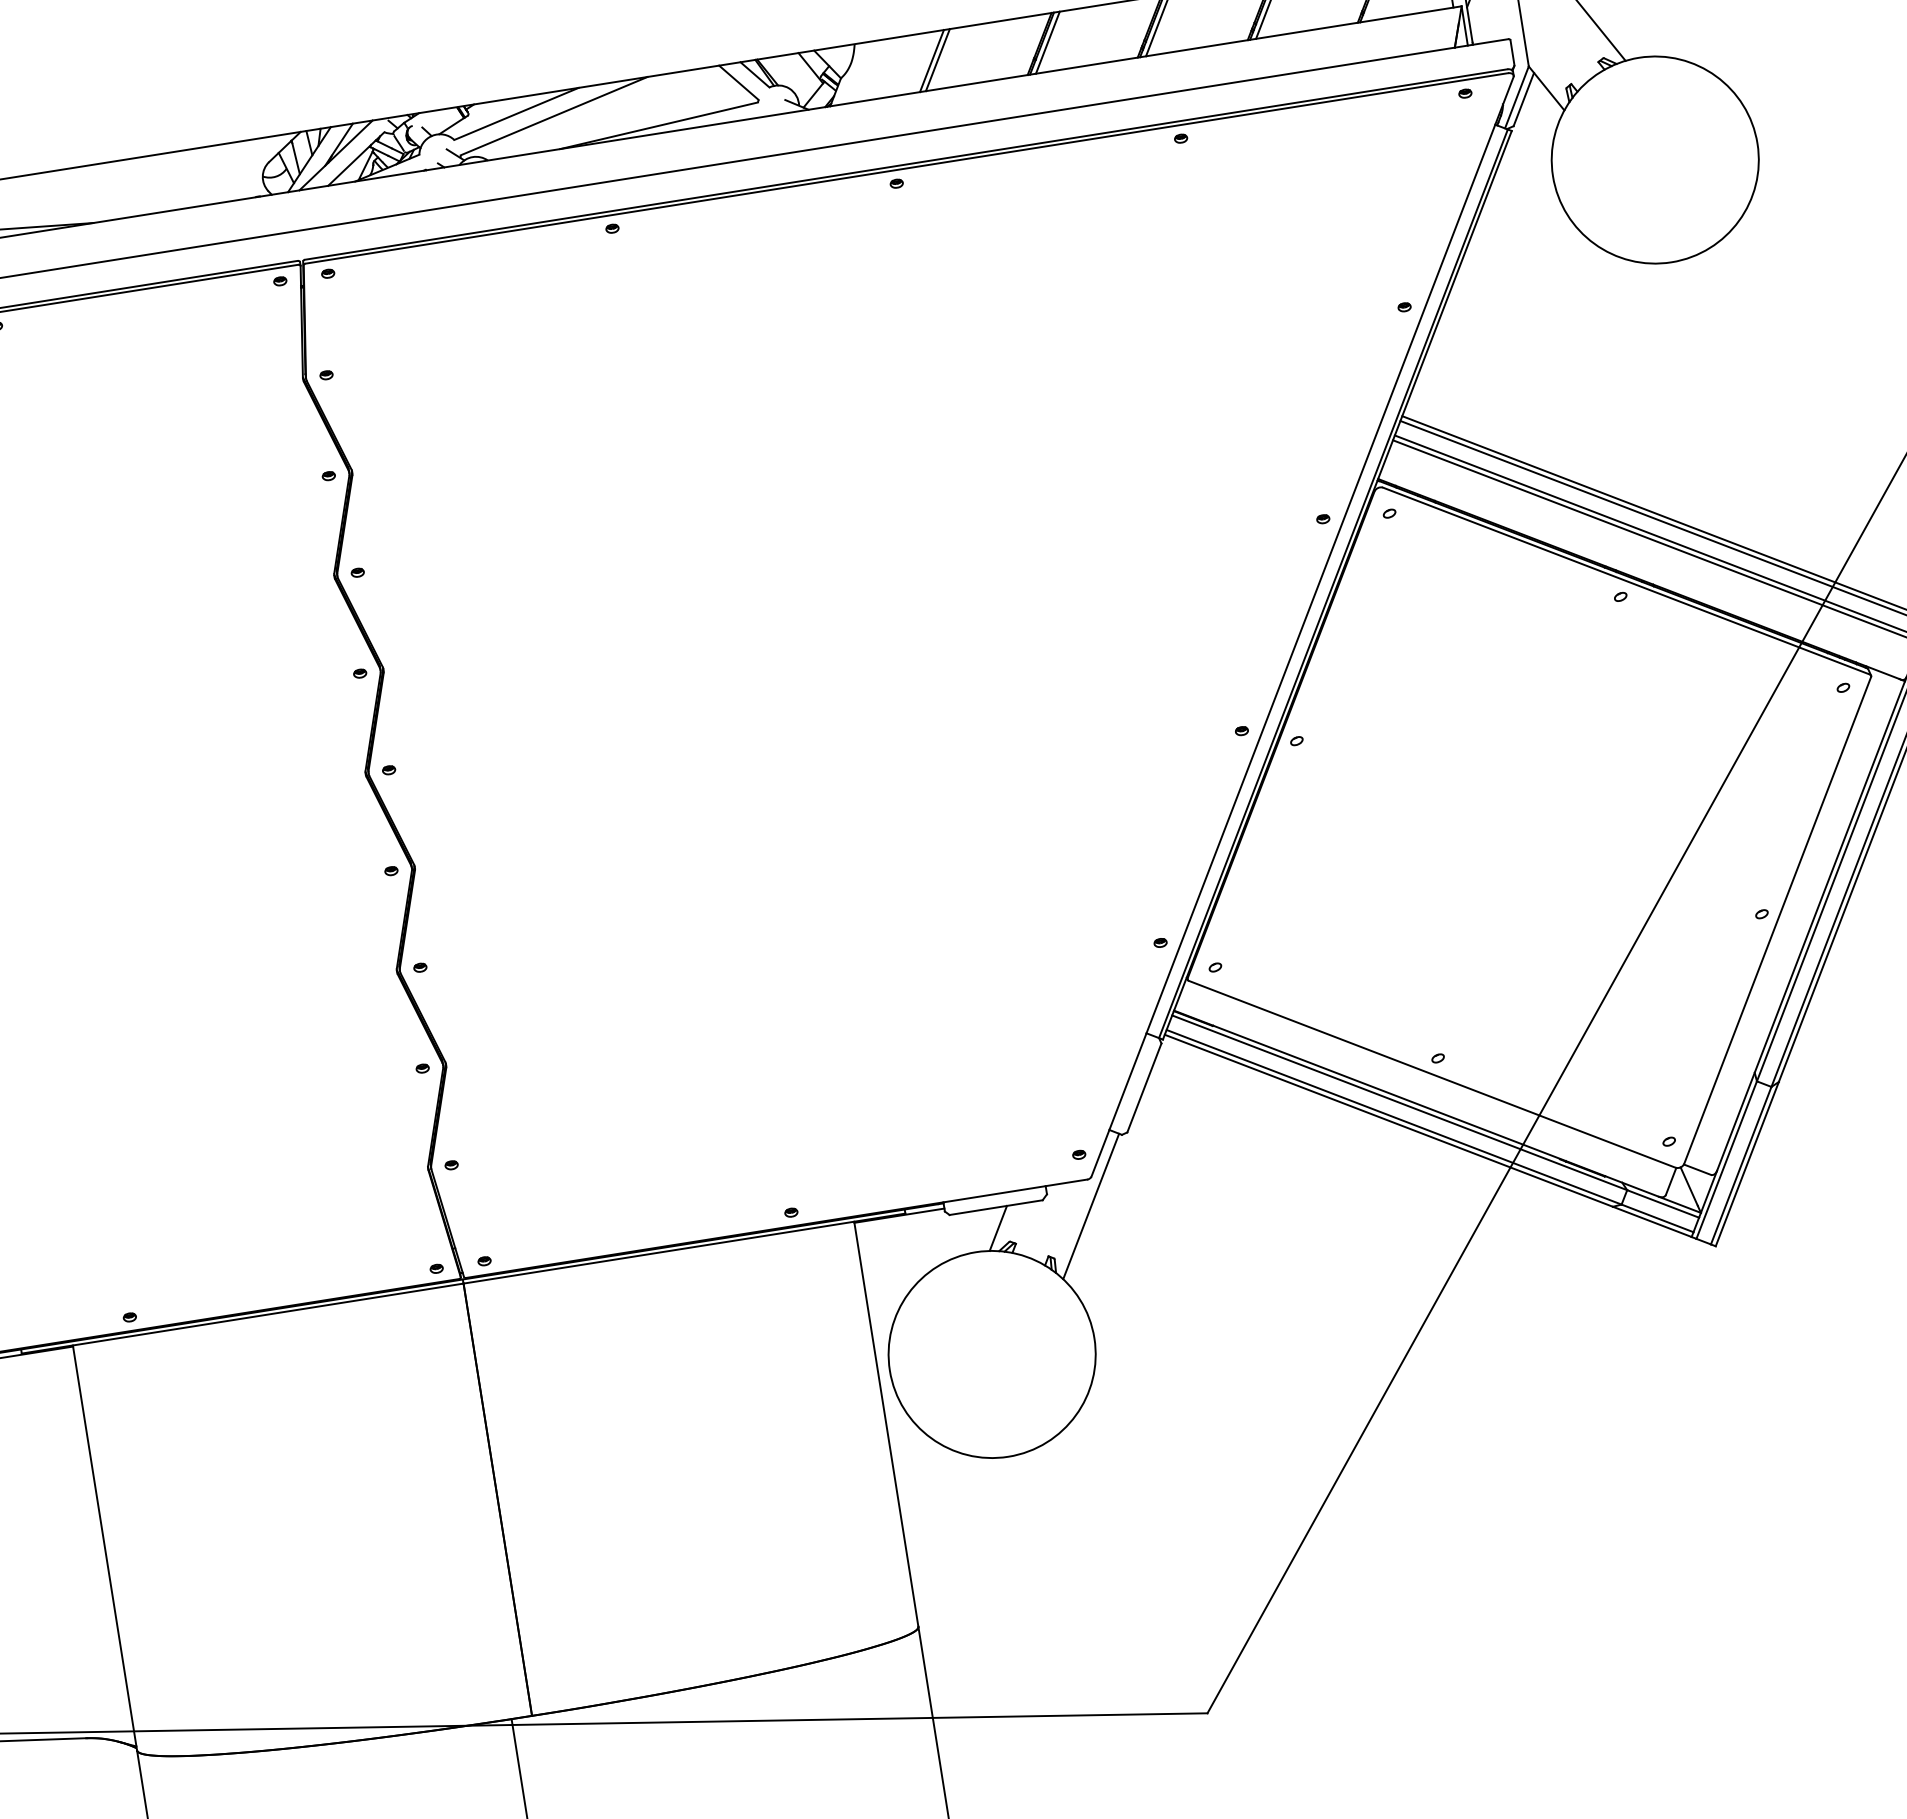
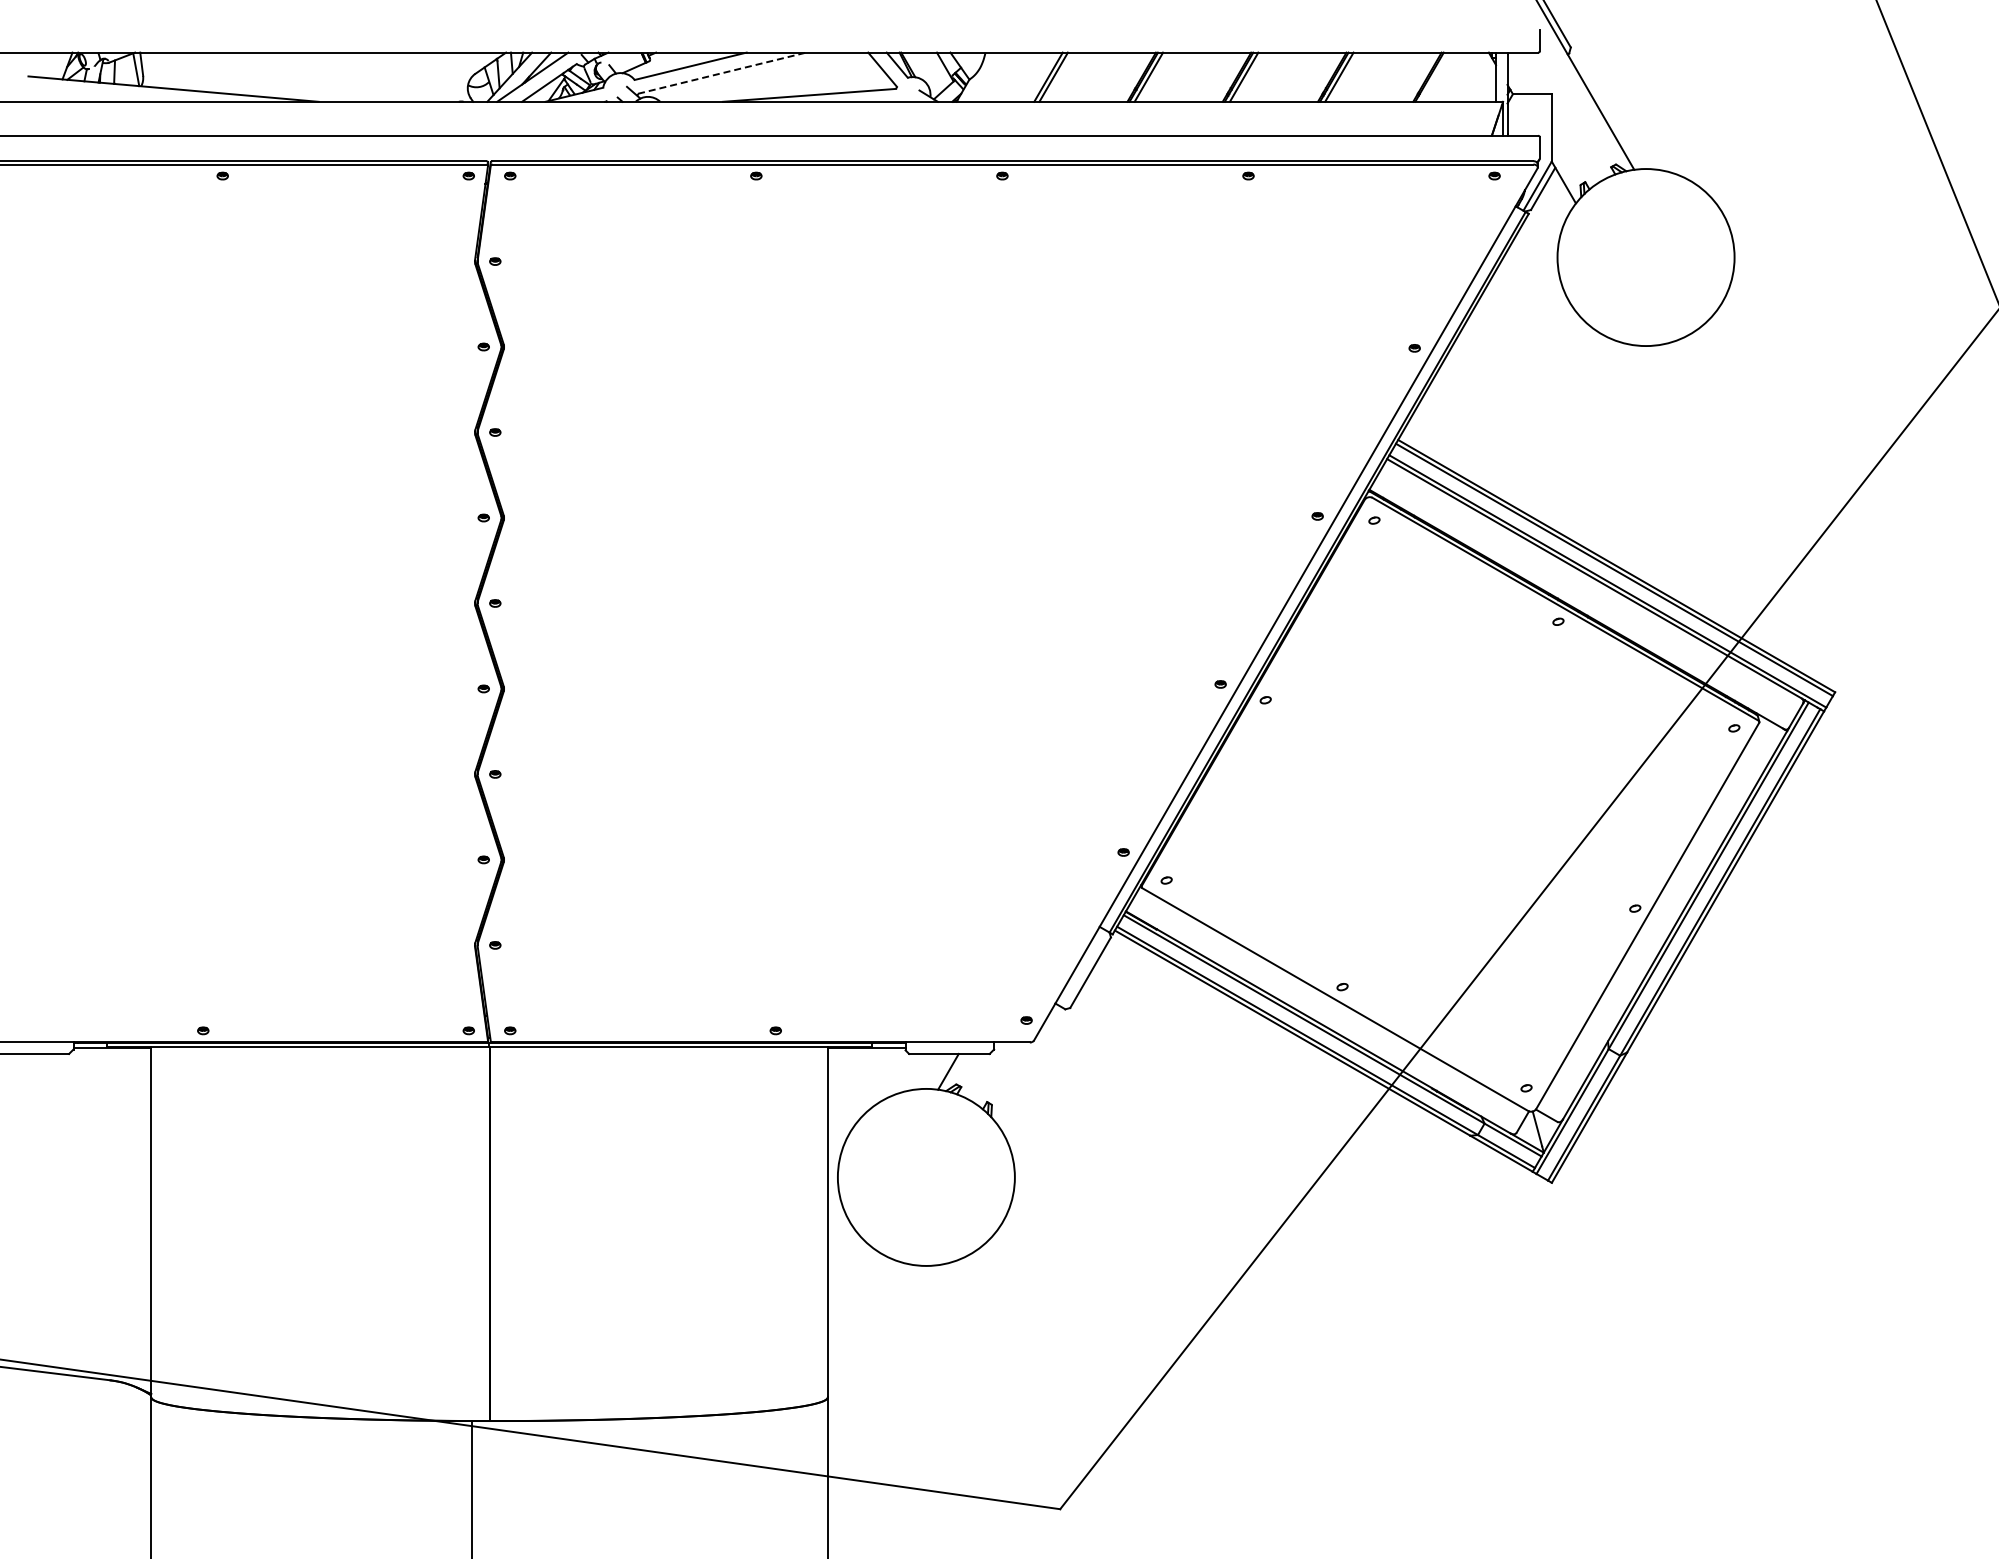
line: (554, 116) -> (722, 73), solid -> dashed
line: (1090, 1206) -> (1029, 1065), removed

